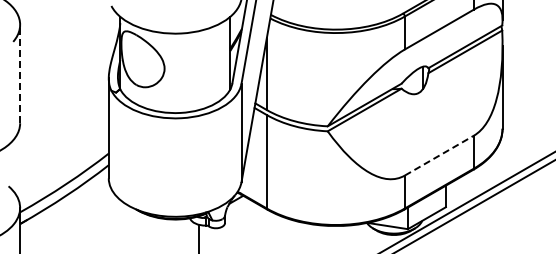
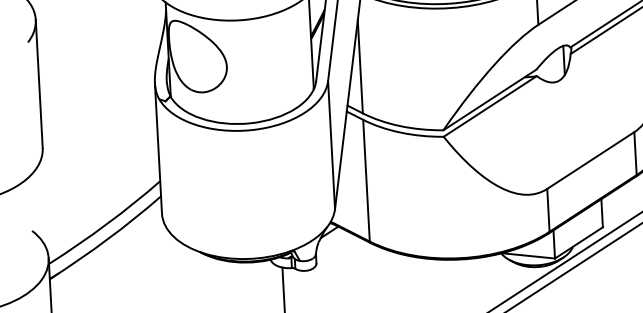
line: (20, 73) -> (39, 83), dashed -> solid
line: (439, 155) -> (590, 160), dashed -> solid

